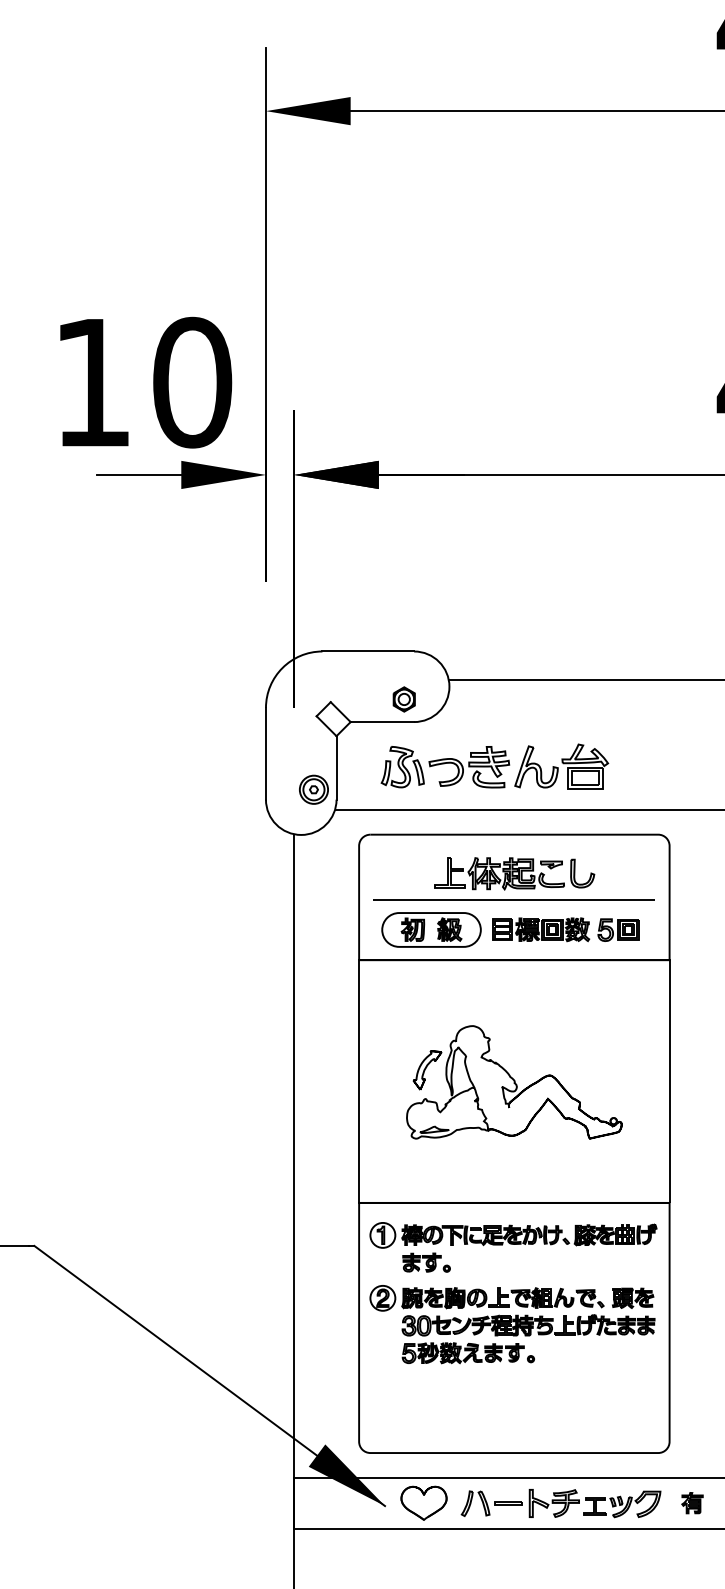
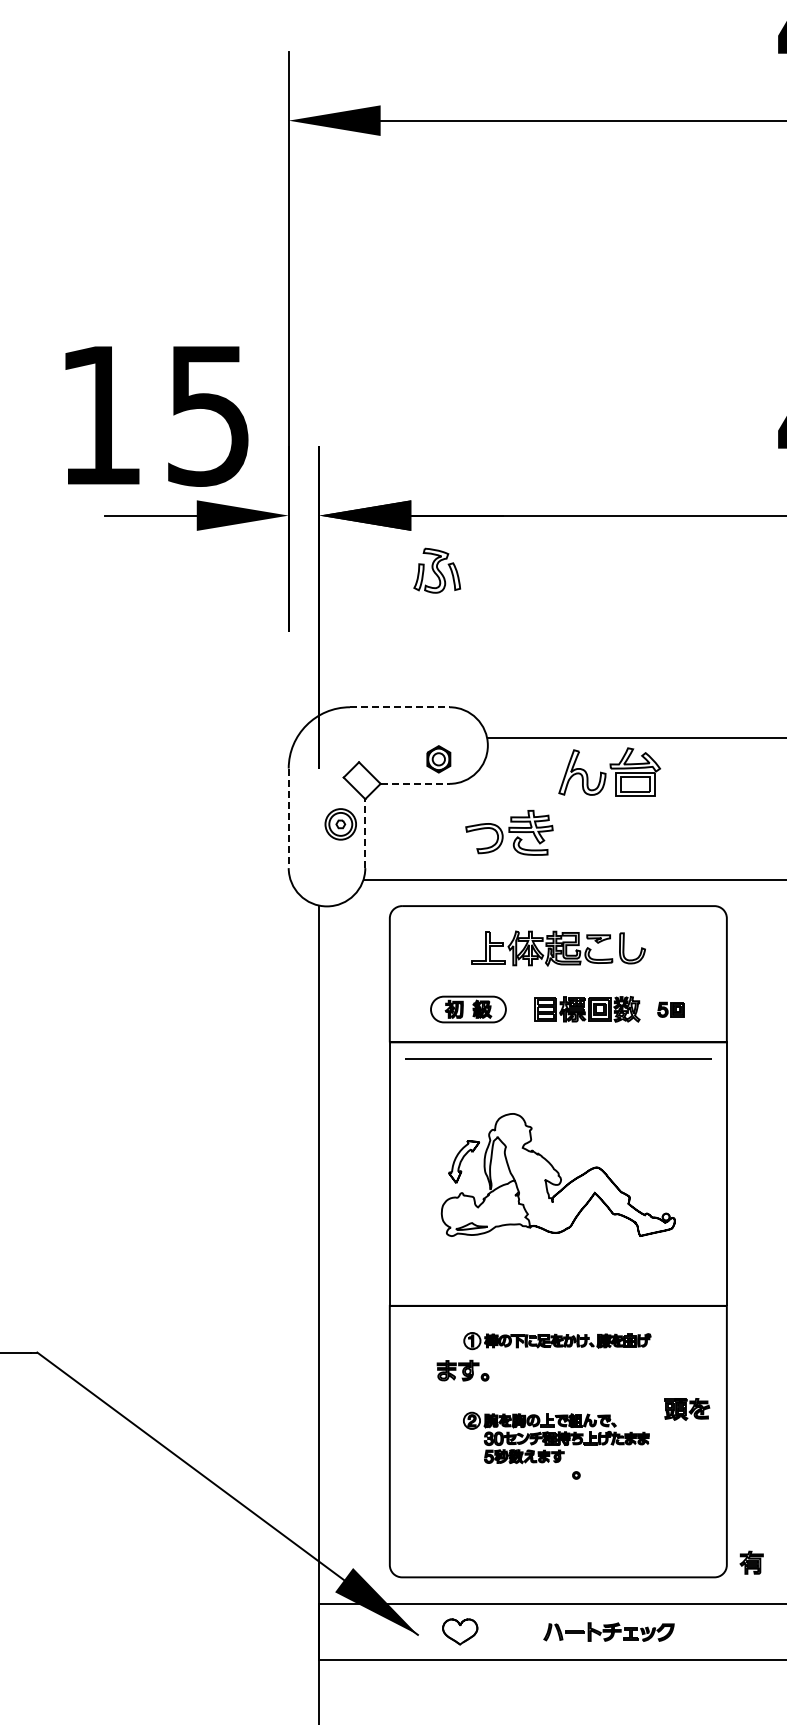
text: (192, 382) -> (208, 415), 10 -> 15
line: (368, 651) -> (399, 707), solid -> dashed
line: (382, 721) -> (415, 783), solid -> dashed
line: (265, 753) -> (288, 818), solid -> dashed
part: (561, 765) -> (609, 771), moved
part: (403, 766) -> (437, 570), moved
line: (336, 767) -> (365, 833), solid -> dashed
part: (313, 789) -> (340, 824), moved
line: (514, 899) -> (558, 1058), moved
part: (431, 929) -> (468, 1009), size x0.7
part: (617, 929) -> (670, 1009), size x0.6
part: (513, 1234) -> (557, 1340), size x0.6
part: (512, 1324) -> (556, 1437), size x0.6
part: (423, 1502) -> (459, 1631), size x0.7
part: (560, 1502) -> (608, 1631), size x0.6
part: (692, 1502) -> (751, 1562), moved

